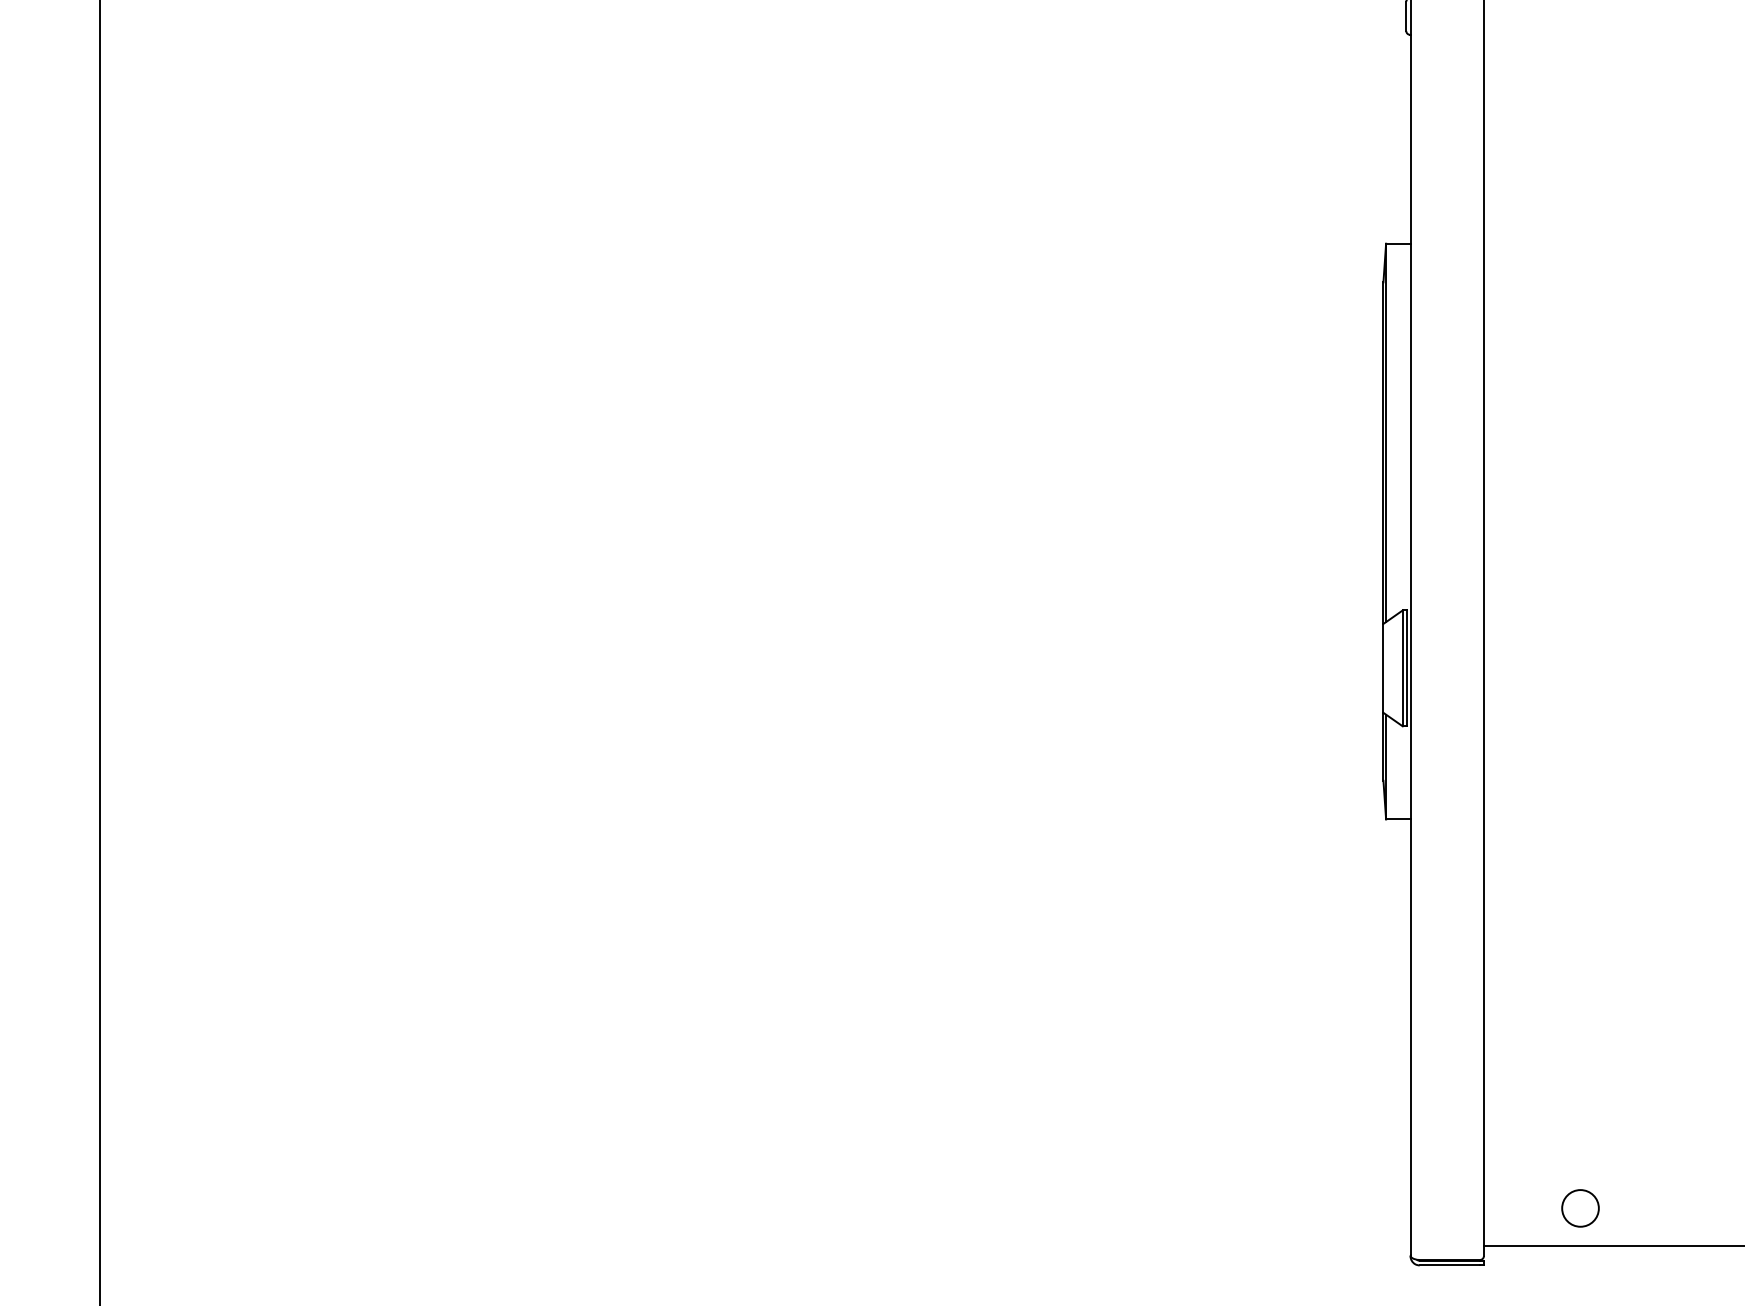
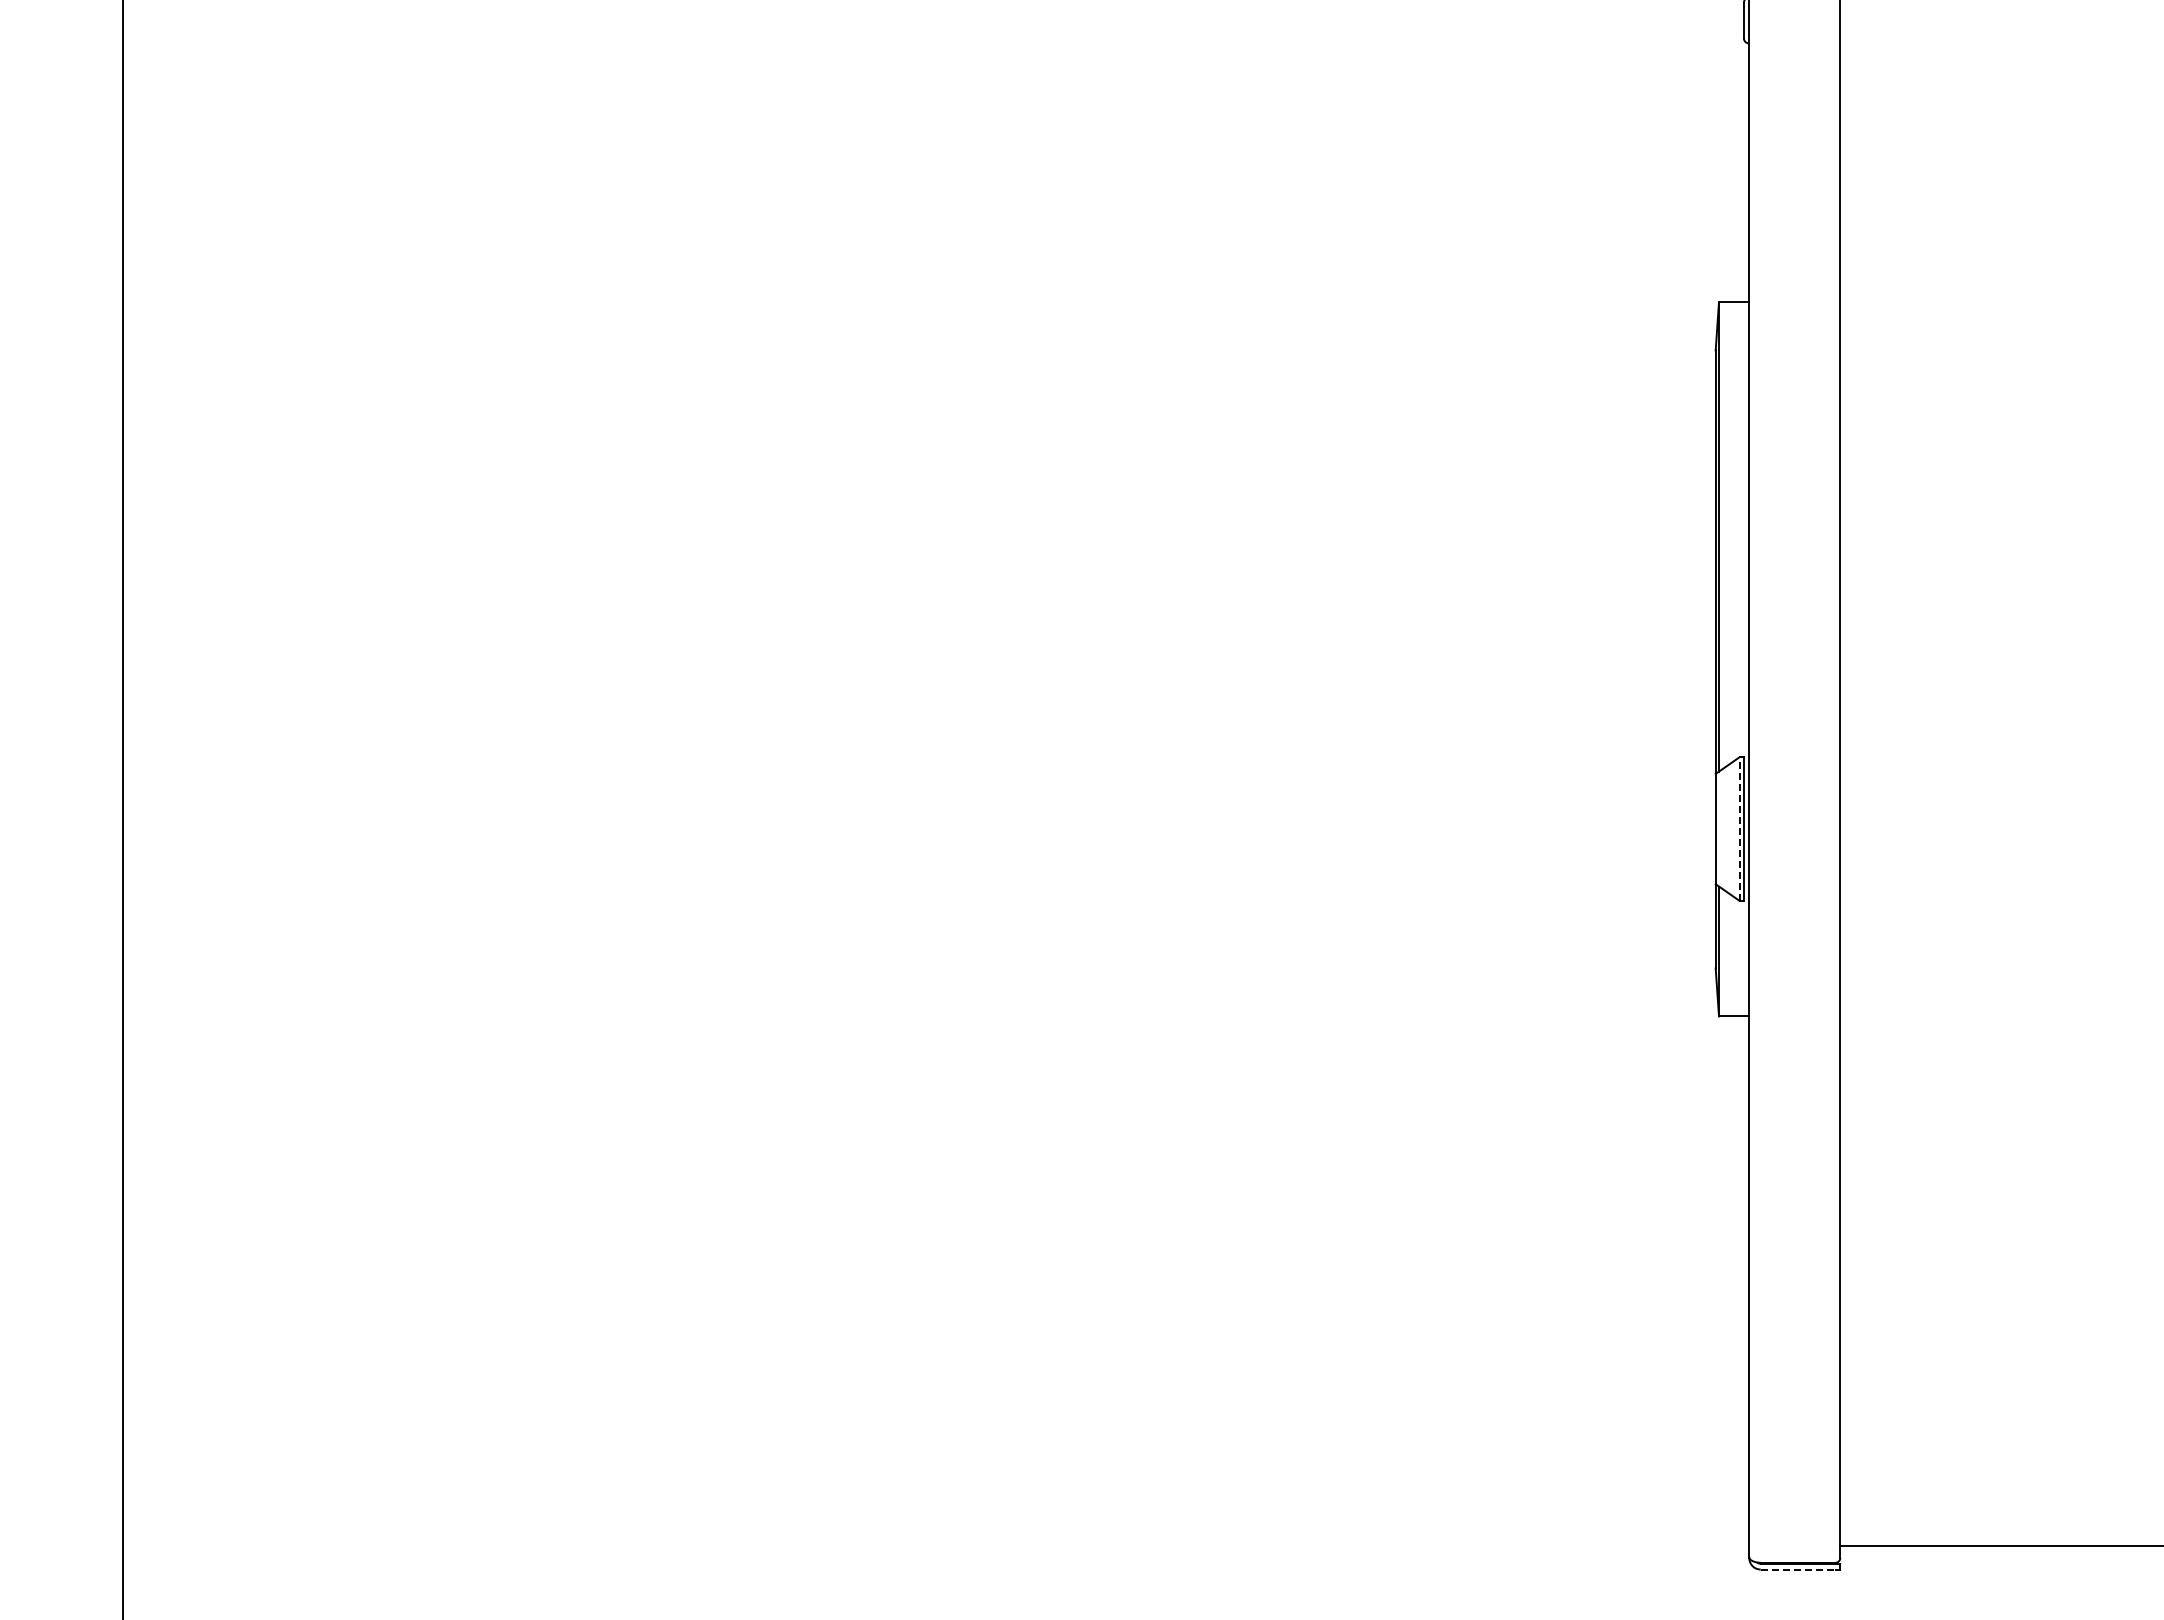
line: (1402, 668) -> (1739, 829), solid -> dashed
circle: (1580, 1208) -> (1959, 1498), removed
line: (1450, 1265) -> (1798, 1569), solid -> dashed

